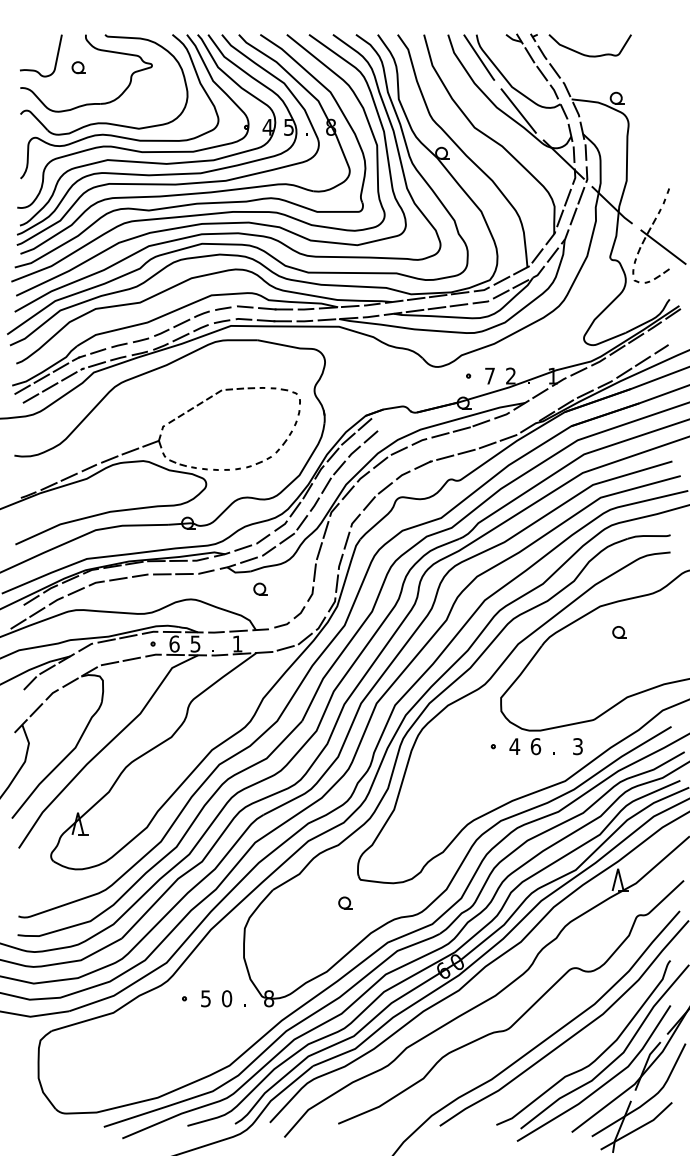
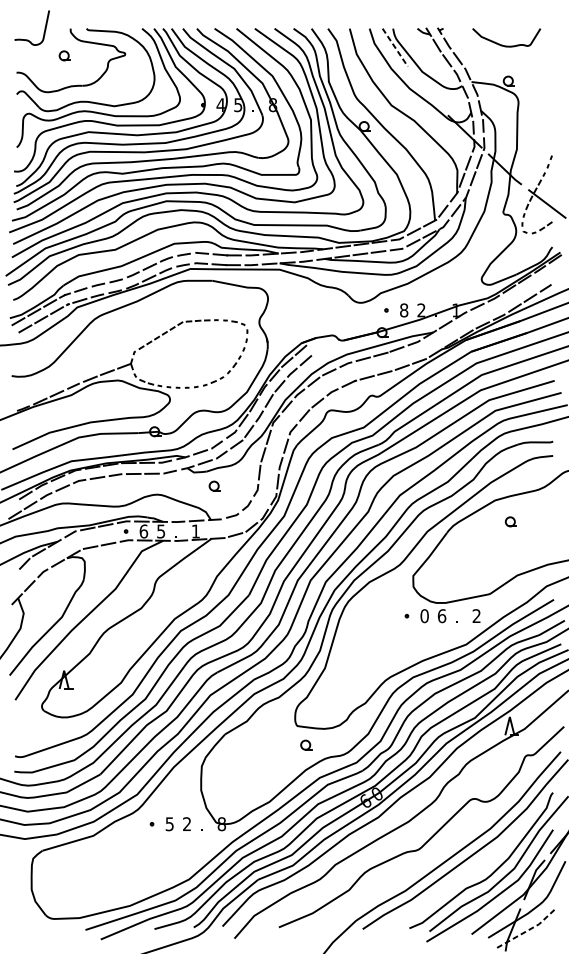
curve: (586, 54) -> (503, 45), moved
line: (479, 58) -> (395, 48), solid -> dashed
curve: (55, 60) -> (43, 31), moved
line: (518, 110) -> (427, 91), removed
text: (490, 375) -> (404, 309), 7 -> 8
text: (514, 746) -> (424, 616), 4 -> 0
text: (577, 746) -> (476, 616), 3 -> 2
part: (345, 902) -> (306, 744), moved
text: (227, 998) -> (187, 823), 0 -> 2
line: (638, 1128) -> (526, 931), solid -> dashed

